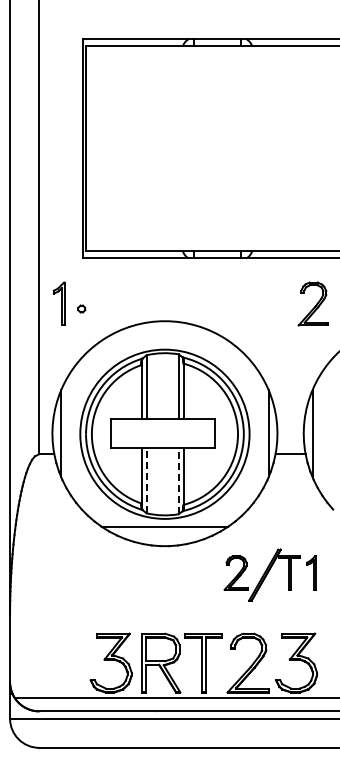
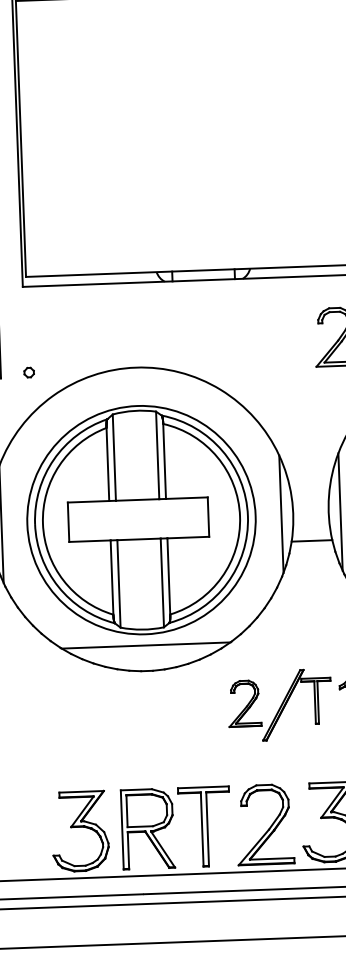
part: (81, 308) -> (28, 371), moved
line: (146, 480) -> (118, 583), dashed -> solid
line: (178, 481) -> (162, 583), dashed -> solid

